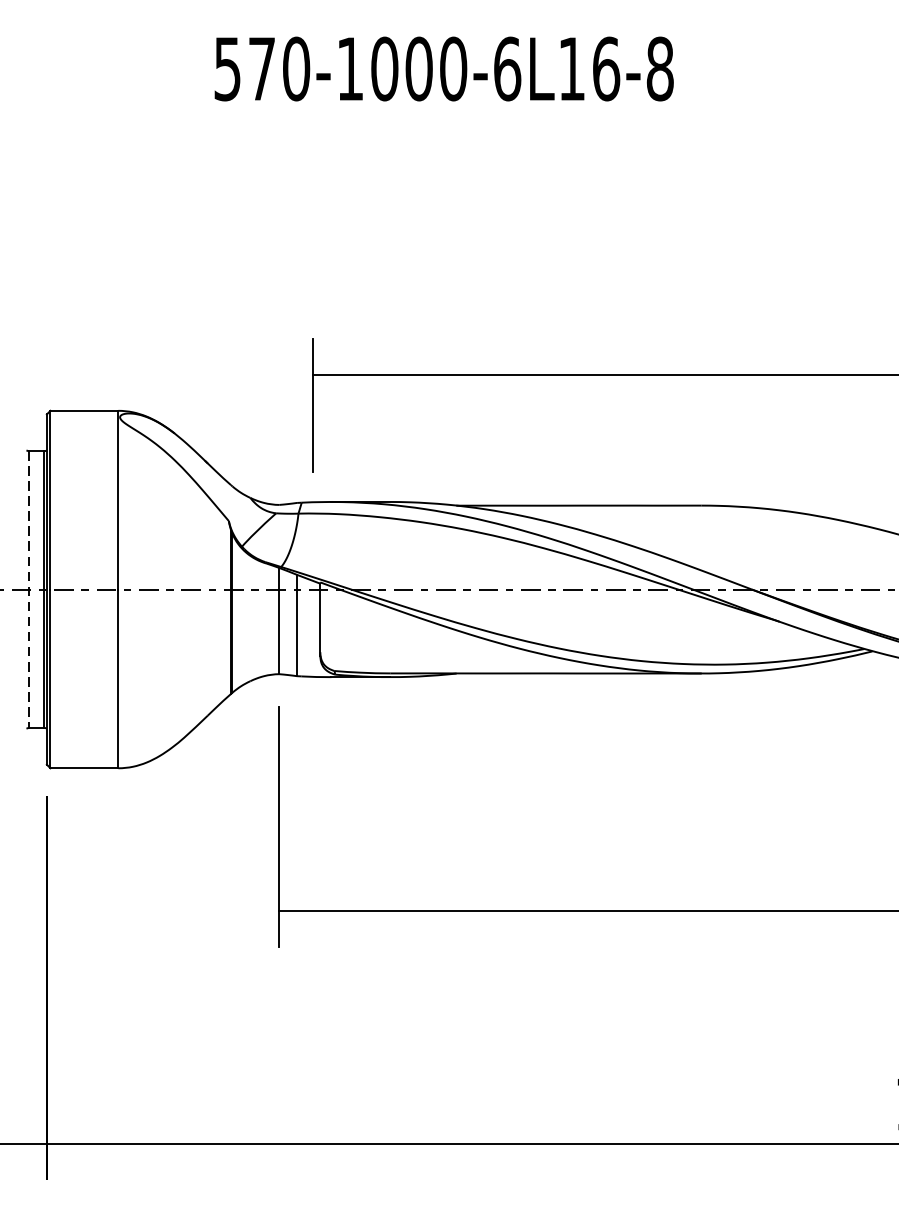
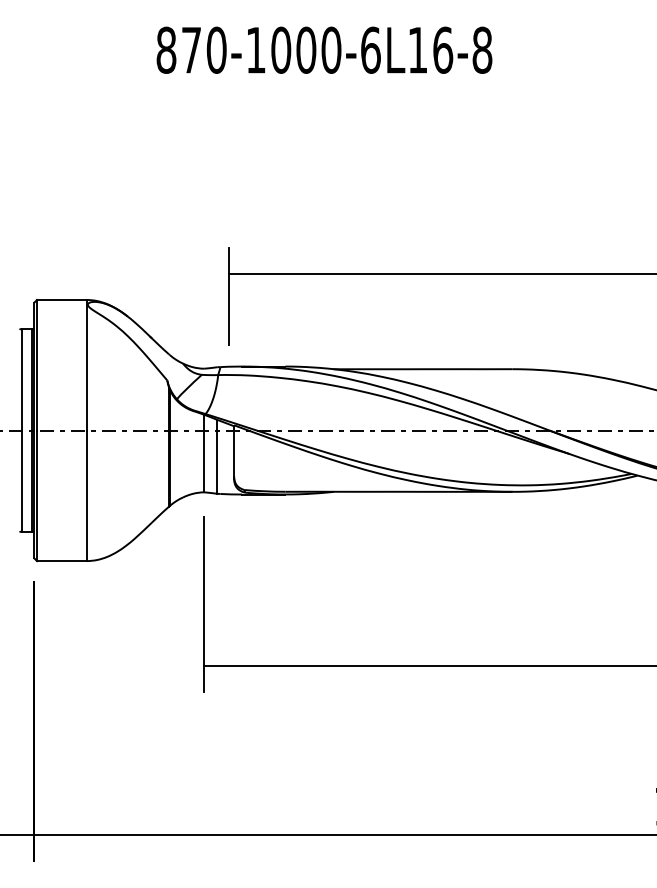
text: (227, 67) -> (166, 49), 570-1000-6L16-8 -> 870-1000-6L16-8
line: (29, 590) -> (21, 431), dashed -> solid

